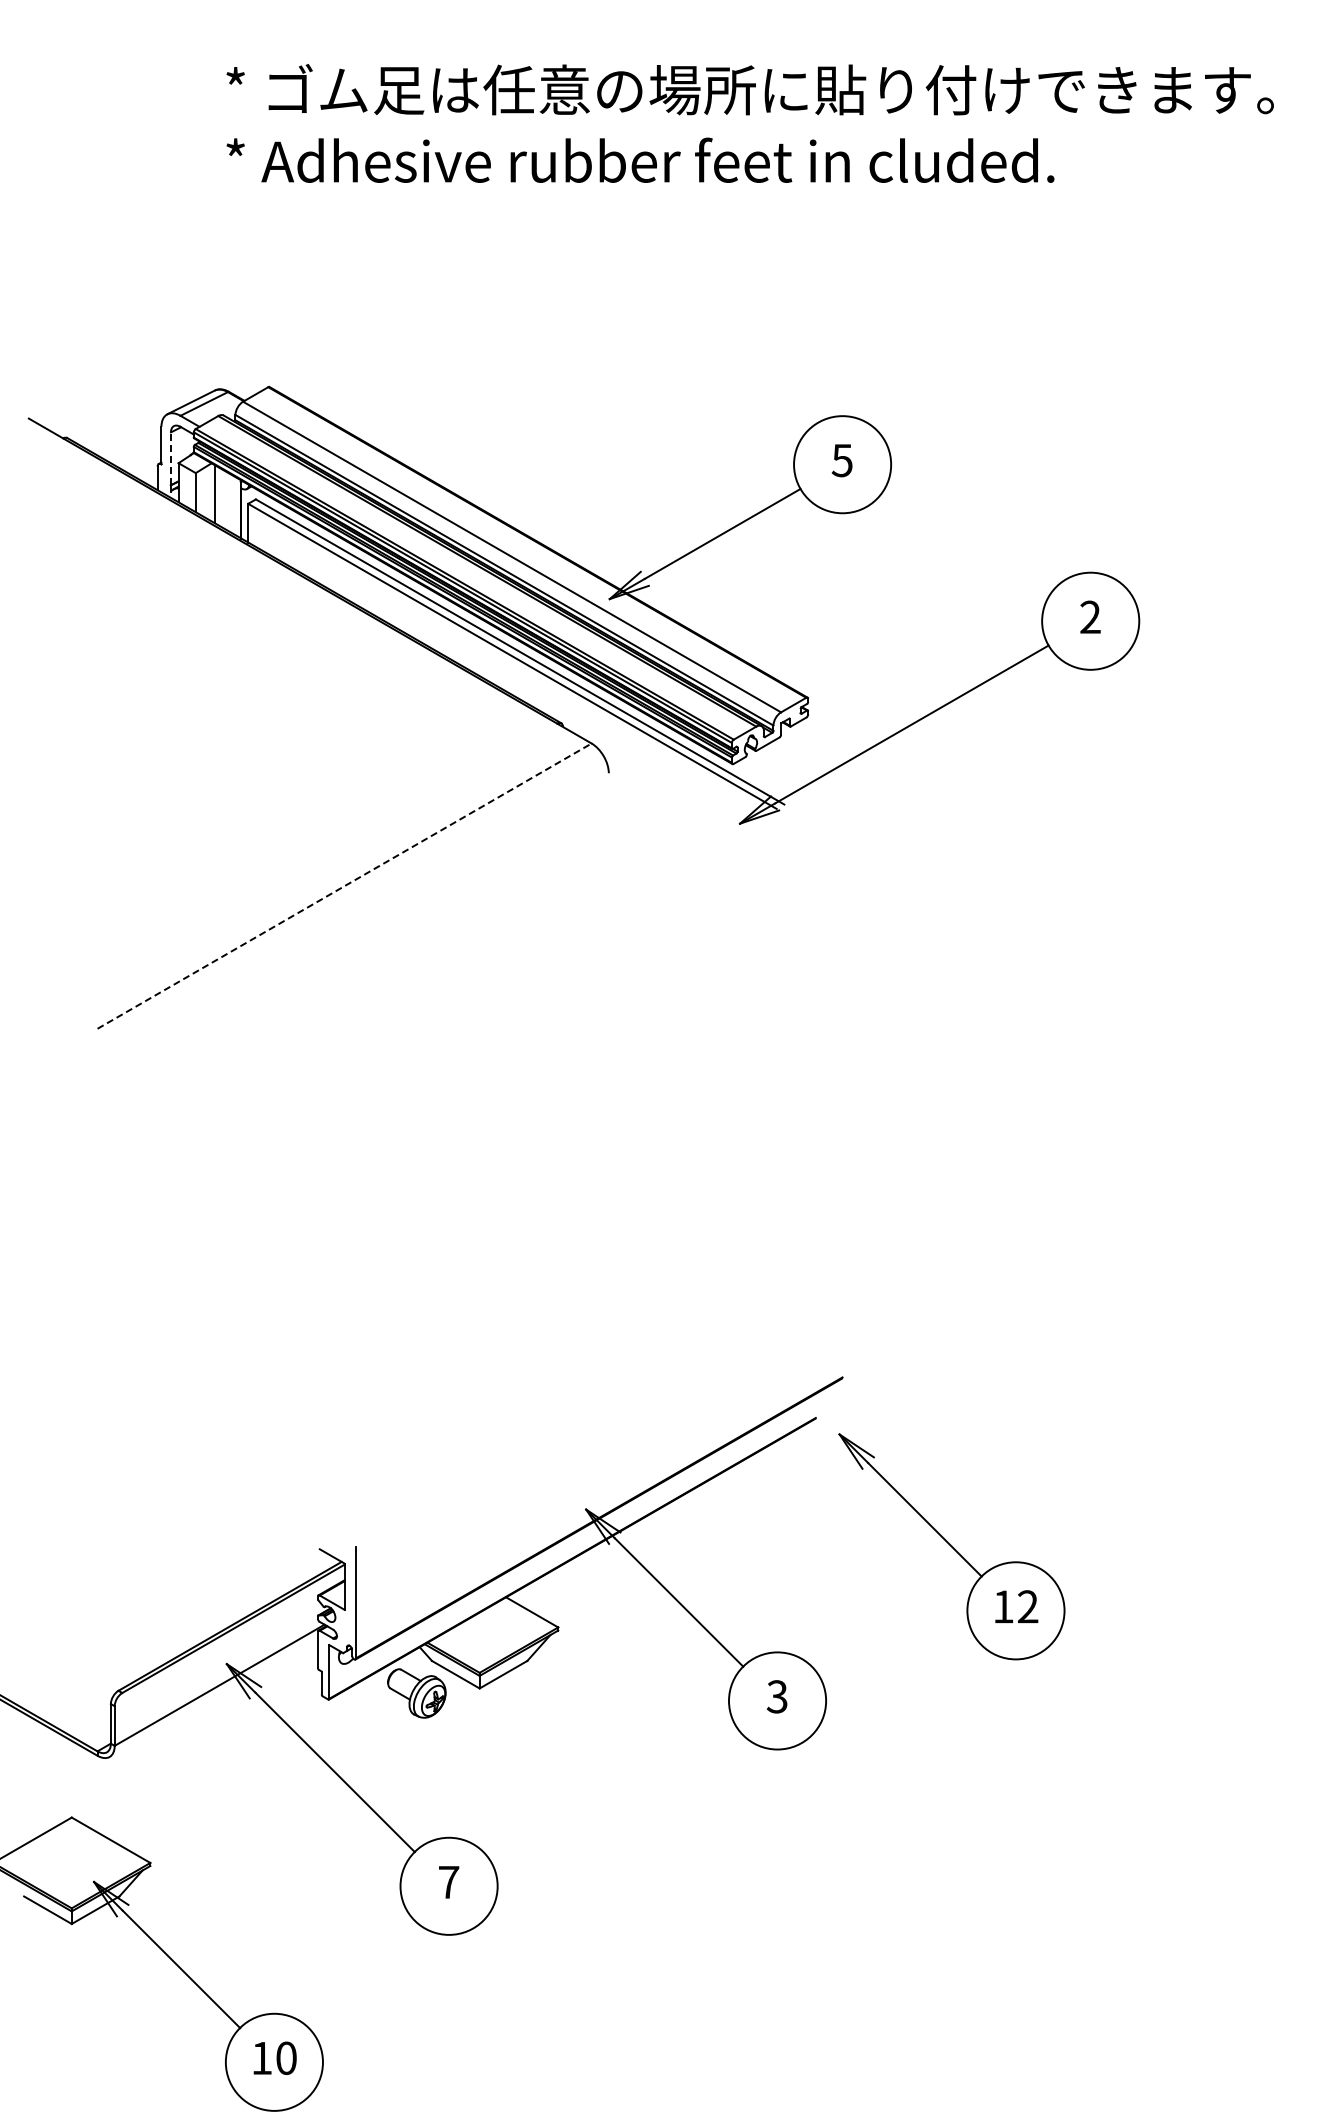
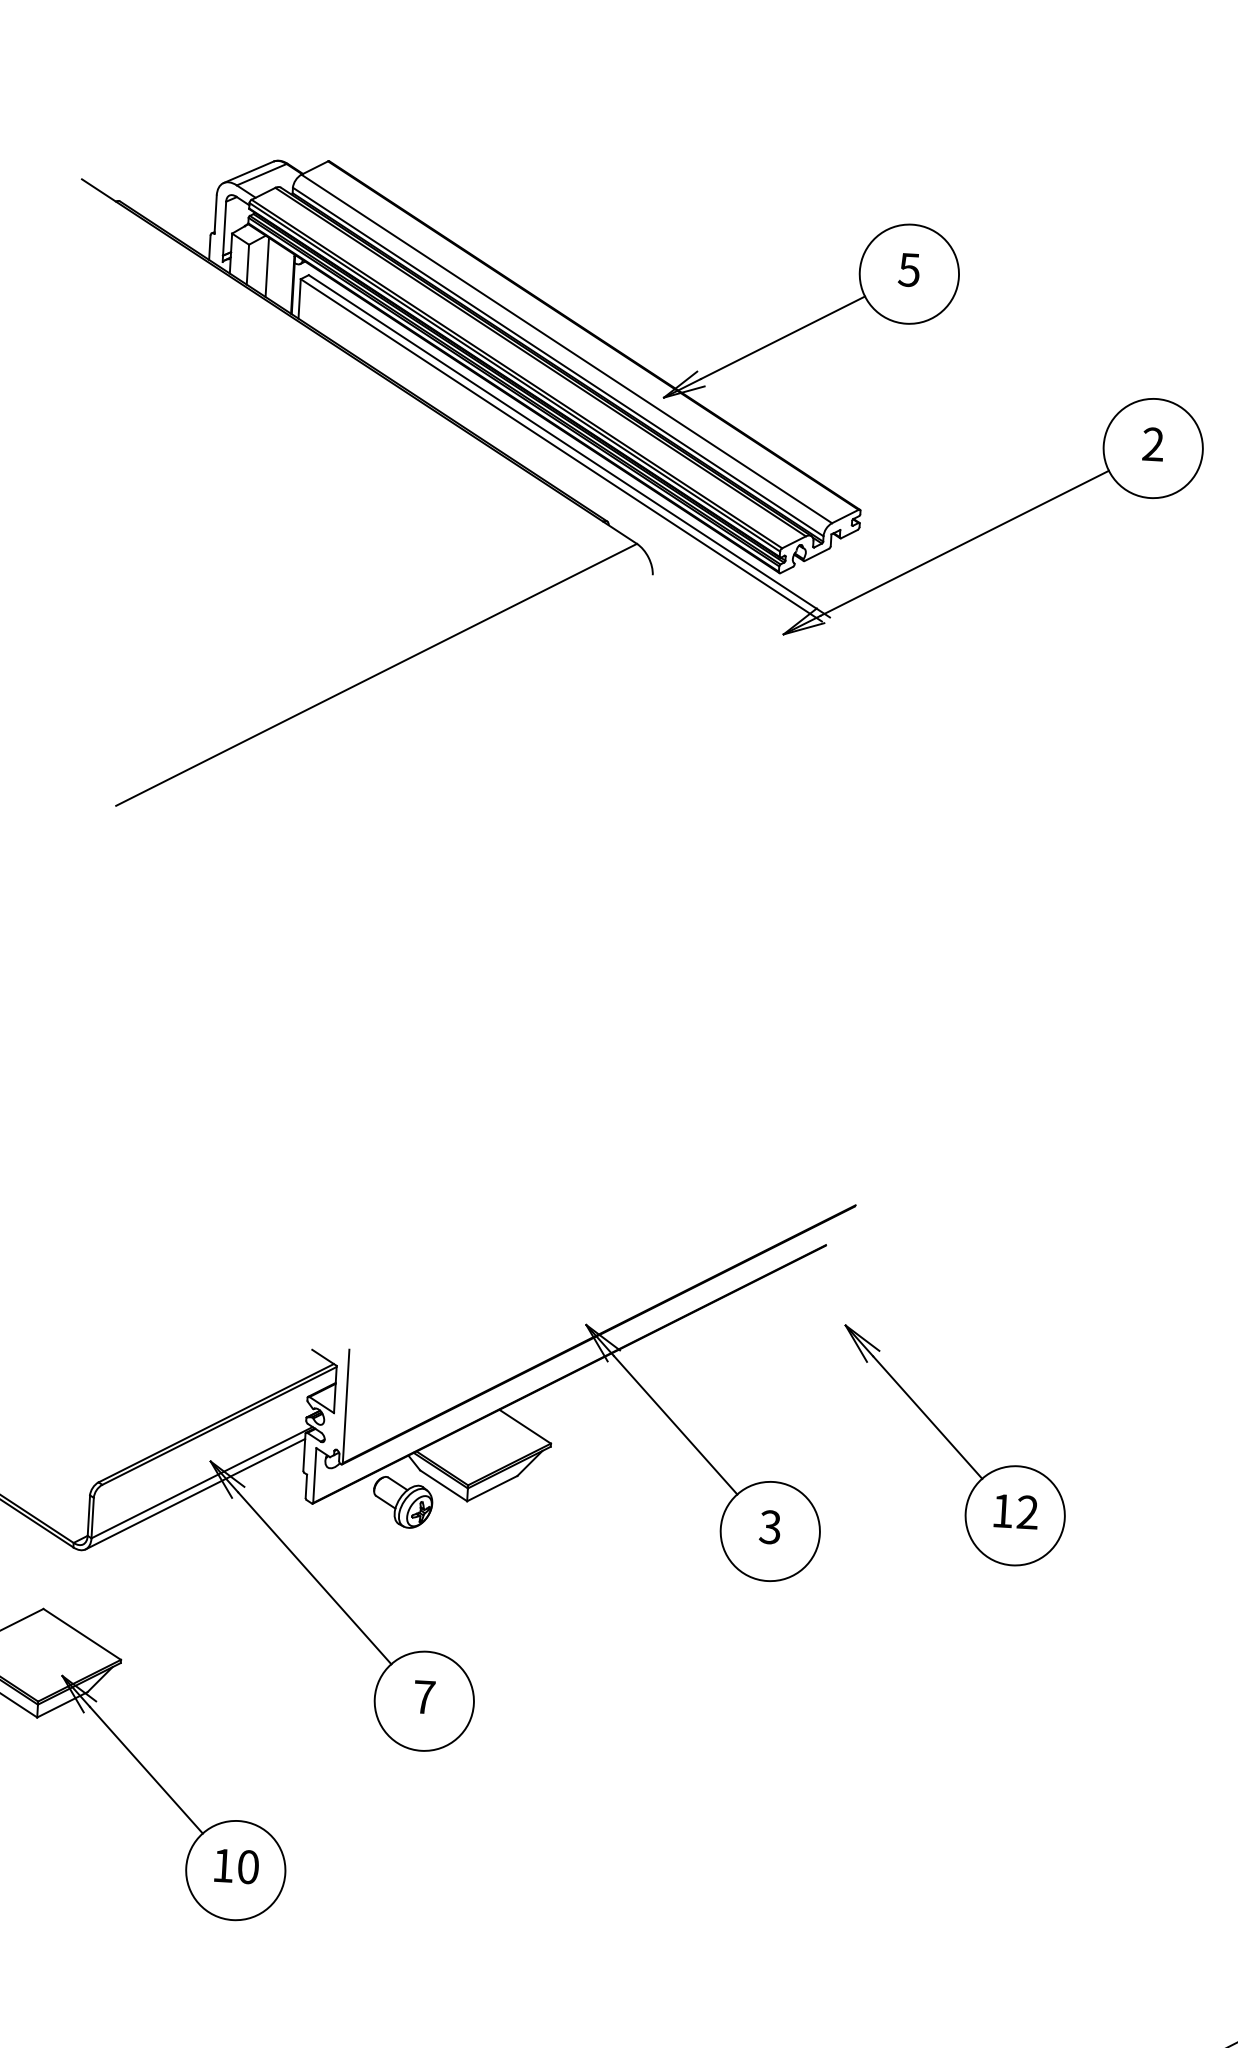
line: (171, 458) -> (225, 228), dashed -> solid
line: (345, 885) -> (377, 674), dashed -> solid
part: (951, 1546) -> (953, 1446), moved
line: (213, 1696) -> (195, 1493), added

